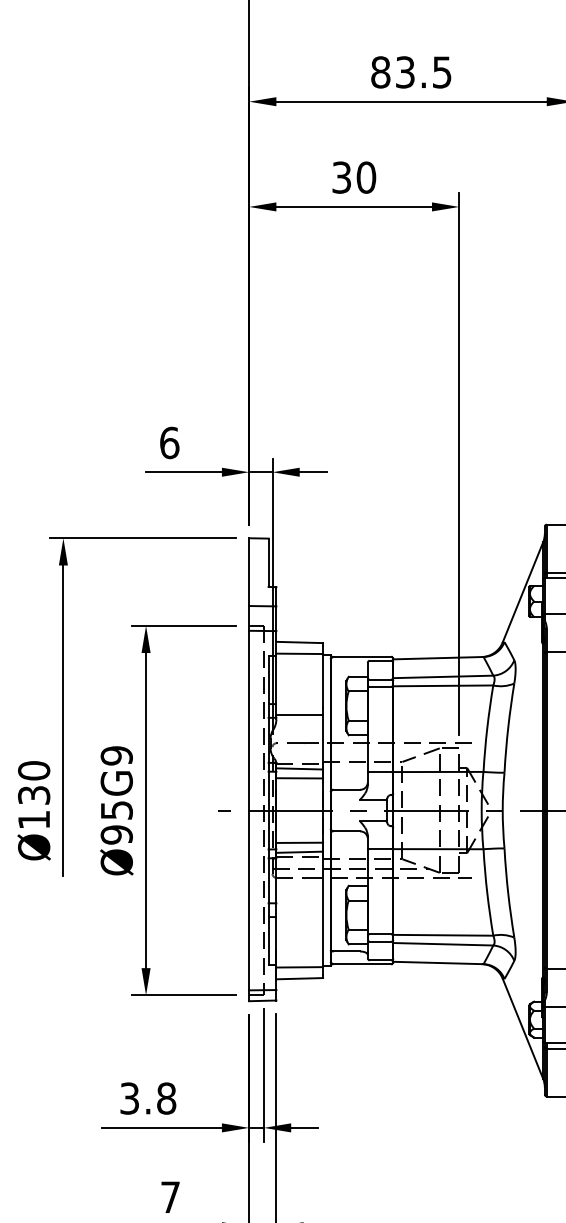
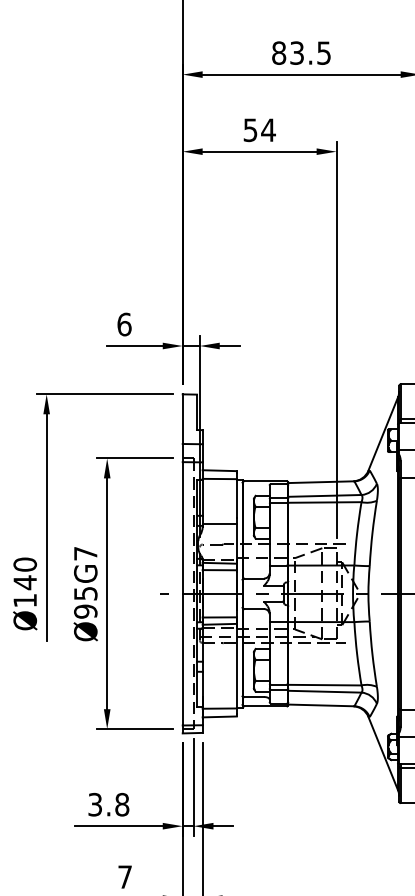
text: (354, 177) -> (259, 130), 30 -> 54
text: (116, 755) -> (85, 553), Ø95G9 -> Ø95G7
text: (34, 795) -> (25, 582), Ø130 -> Ø140

